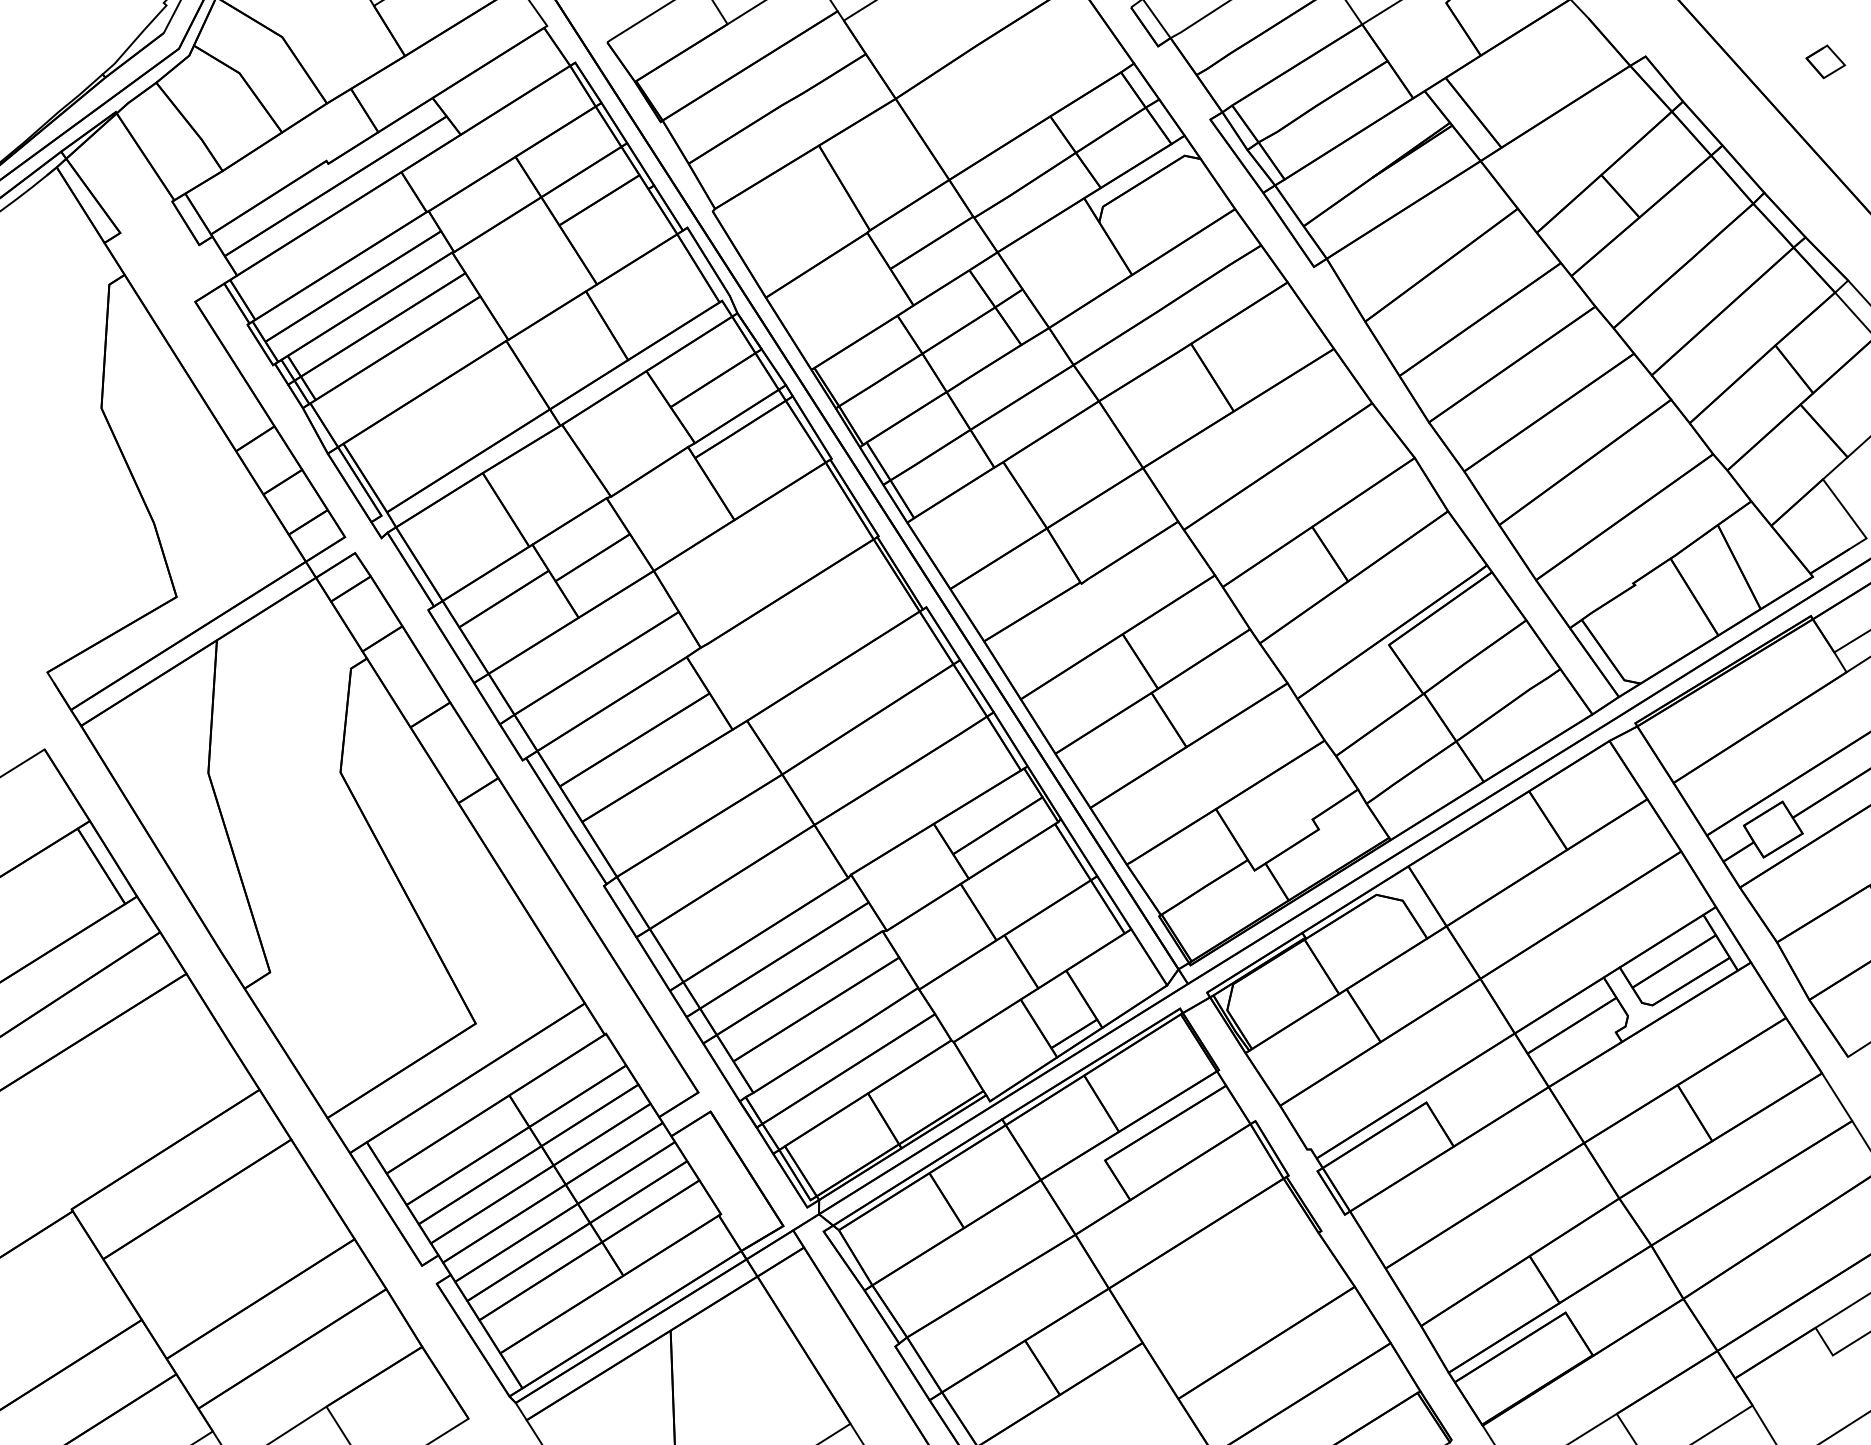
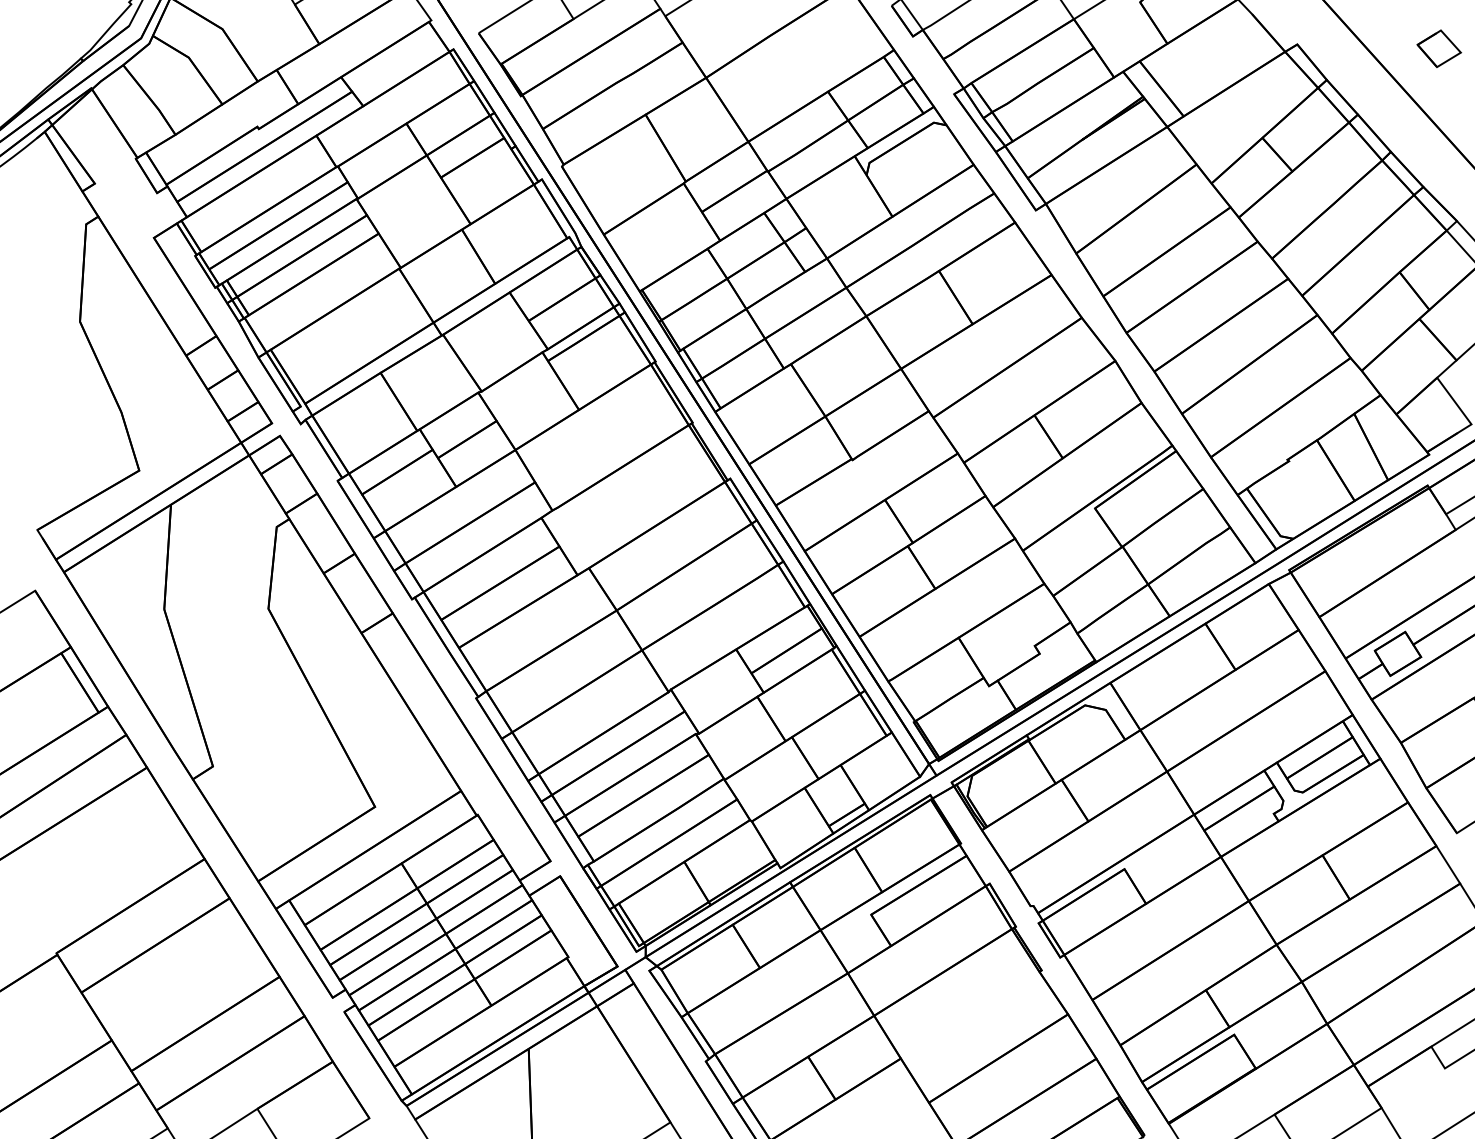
part: (1825, 61) -> (1439, 48), size x1.43

